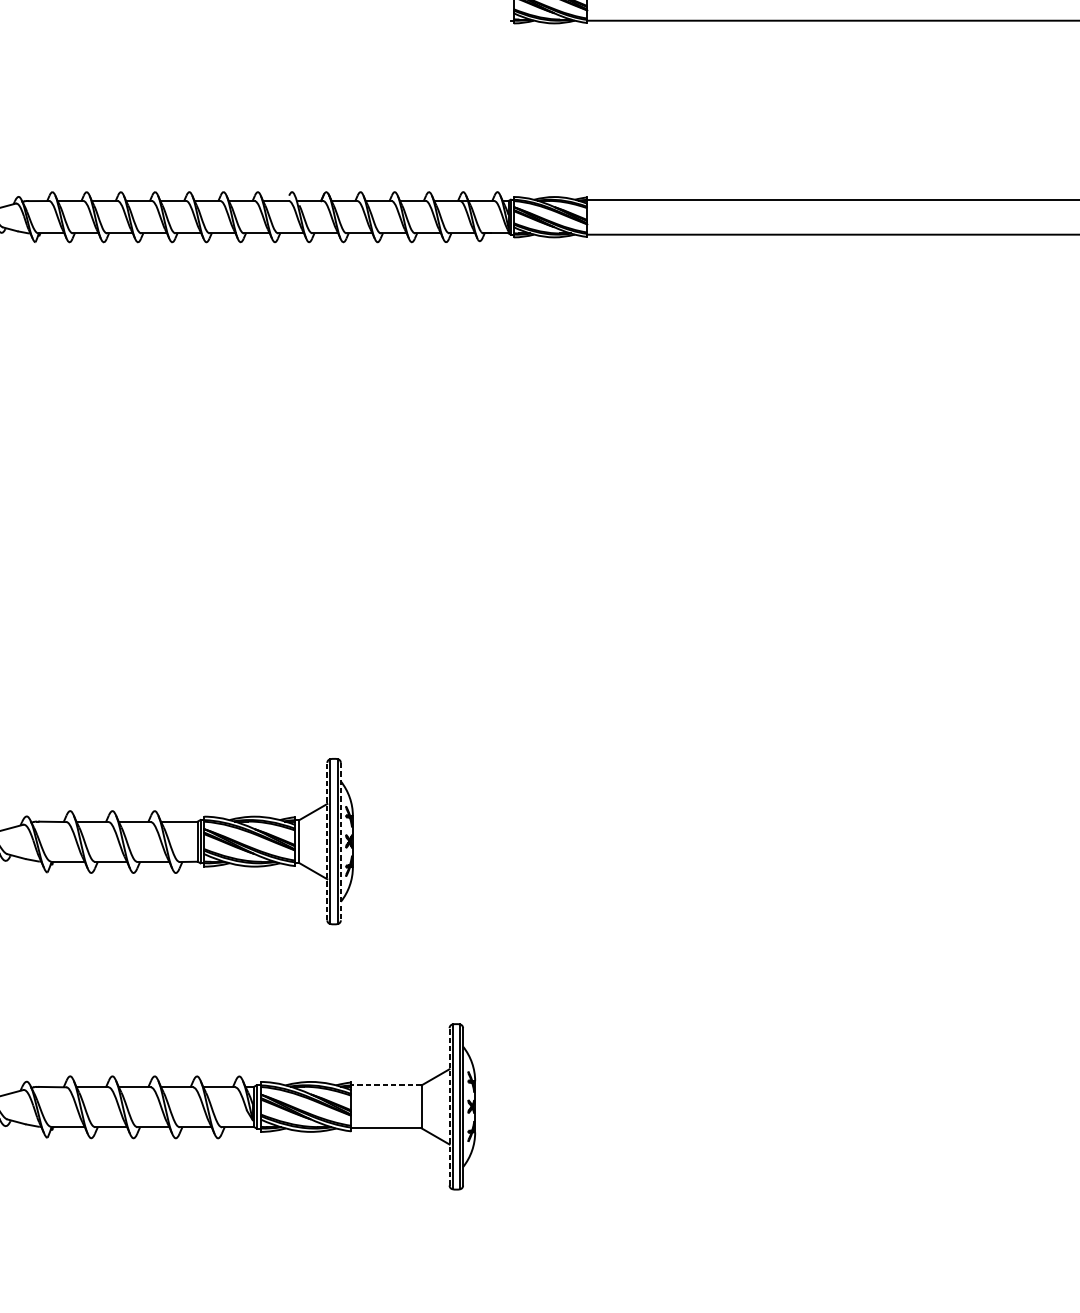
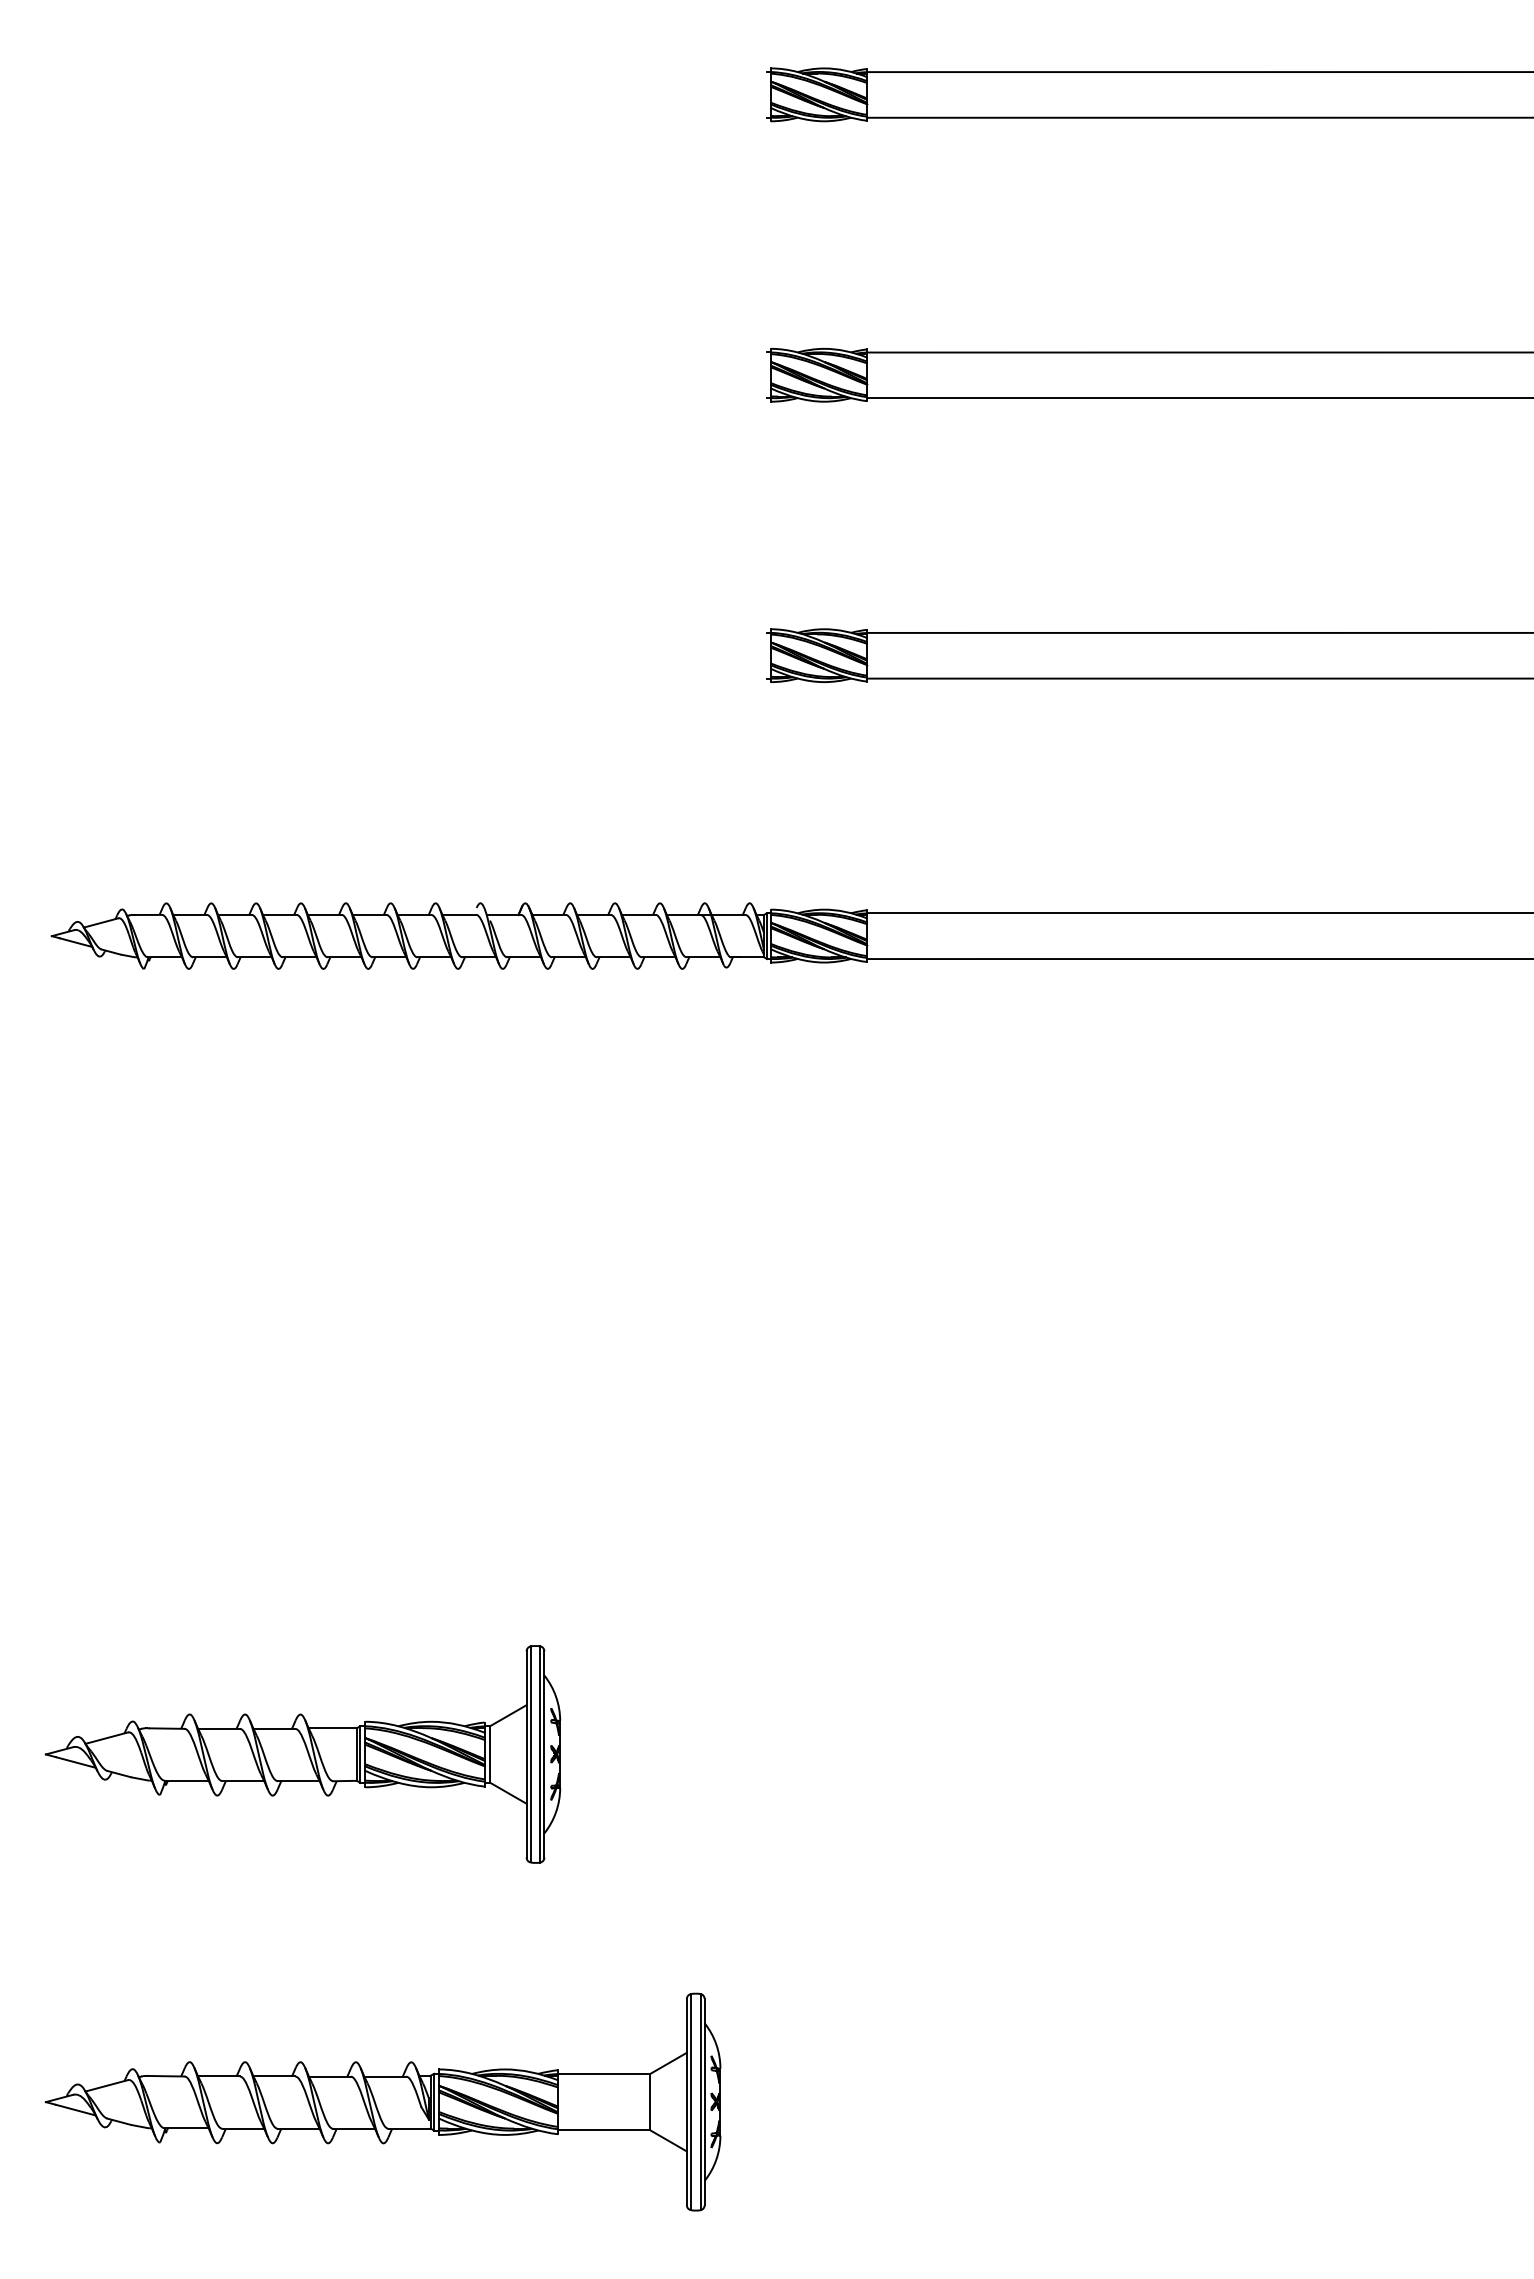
line: (327, 840) -> (526, 1753), dashed -> solid
line: (340, 841) -> (544, 1754), dashed -> solid
line: (385, 1085) -> (603, 2074), dashed -> solid
line: (449, 1106) -> (686, 2101), dashed -> solid

